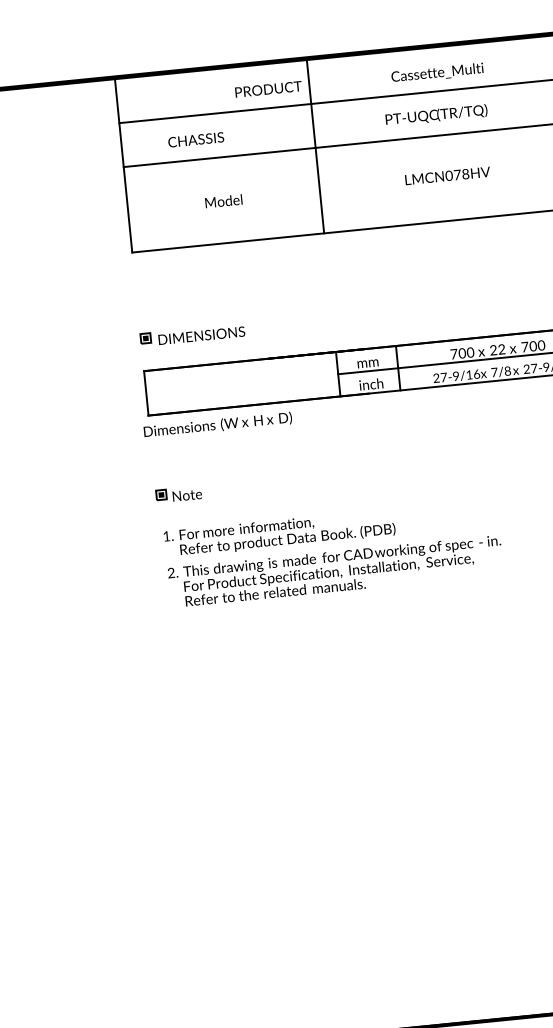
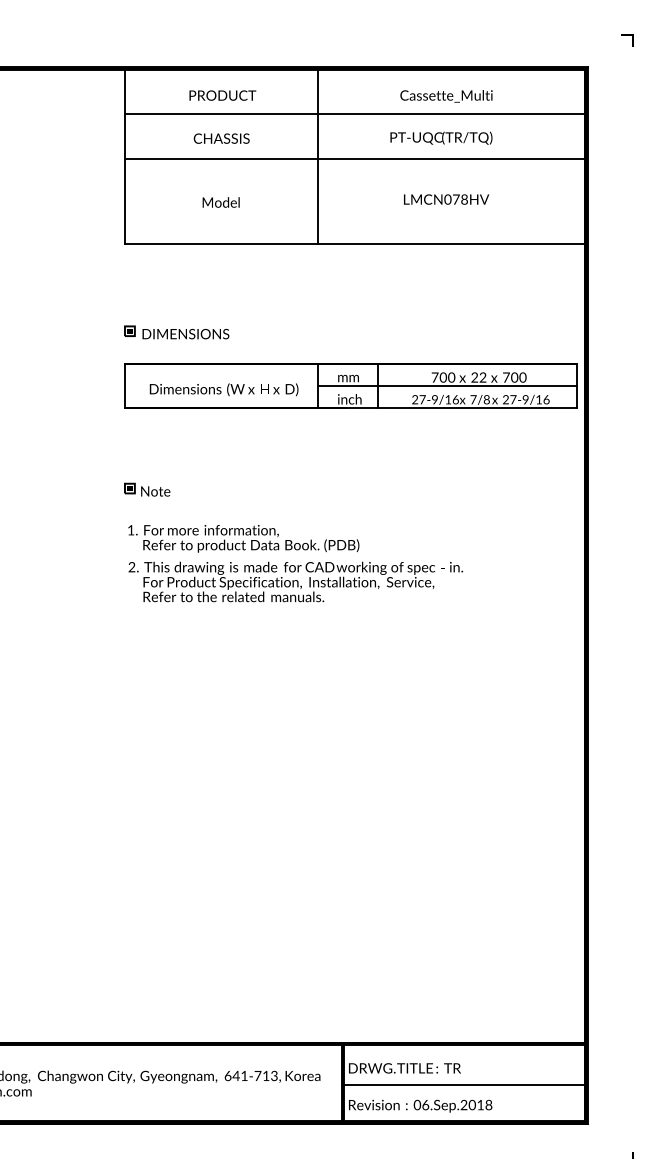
text: (268, 89) -> (222, 95), moved
text: (195, 139) -> (221, 138), moved
text: (217, 425) -> (223, 389), moved

